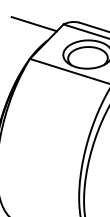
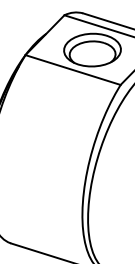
line: (34, 23) -> (30, 14), removed

